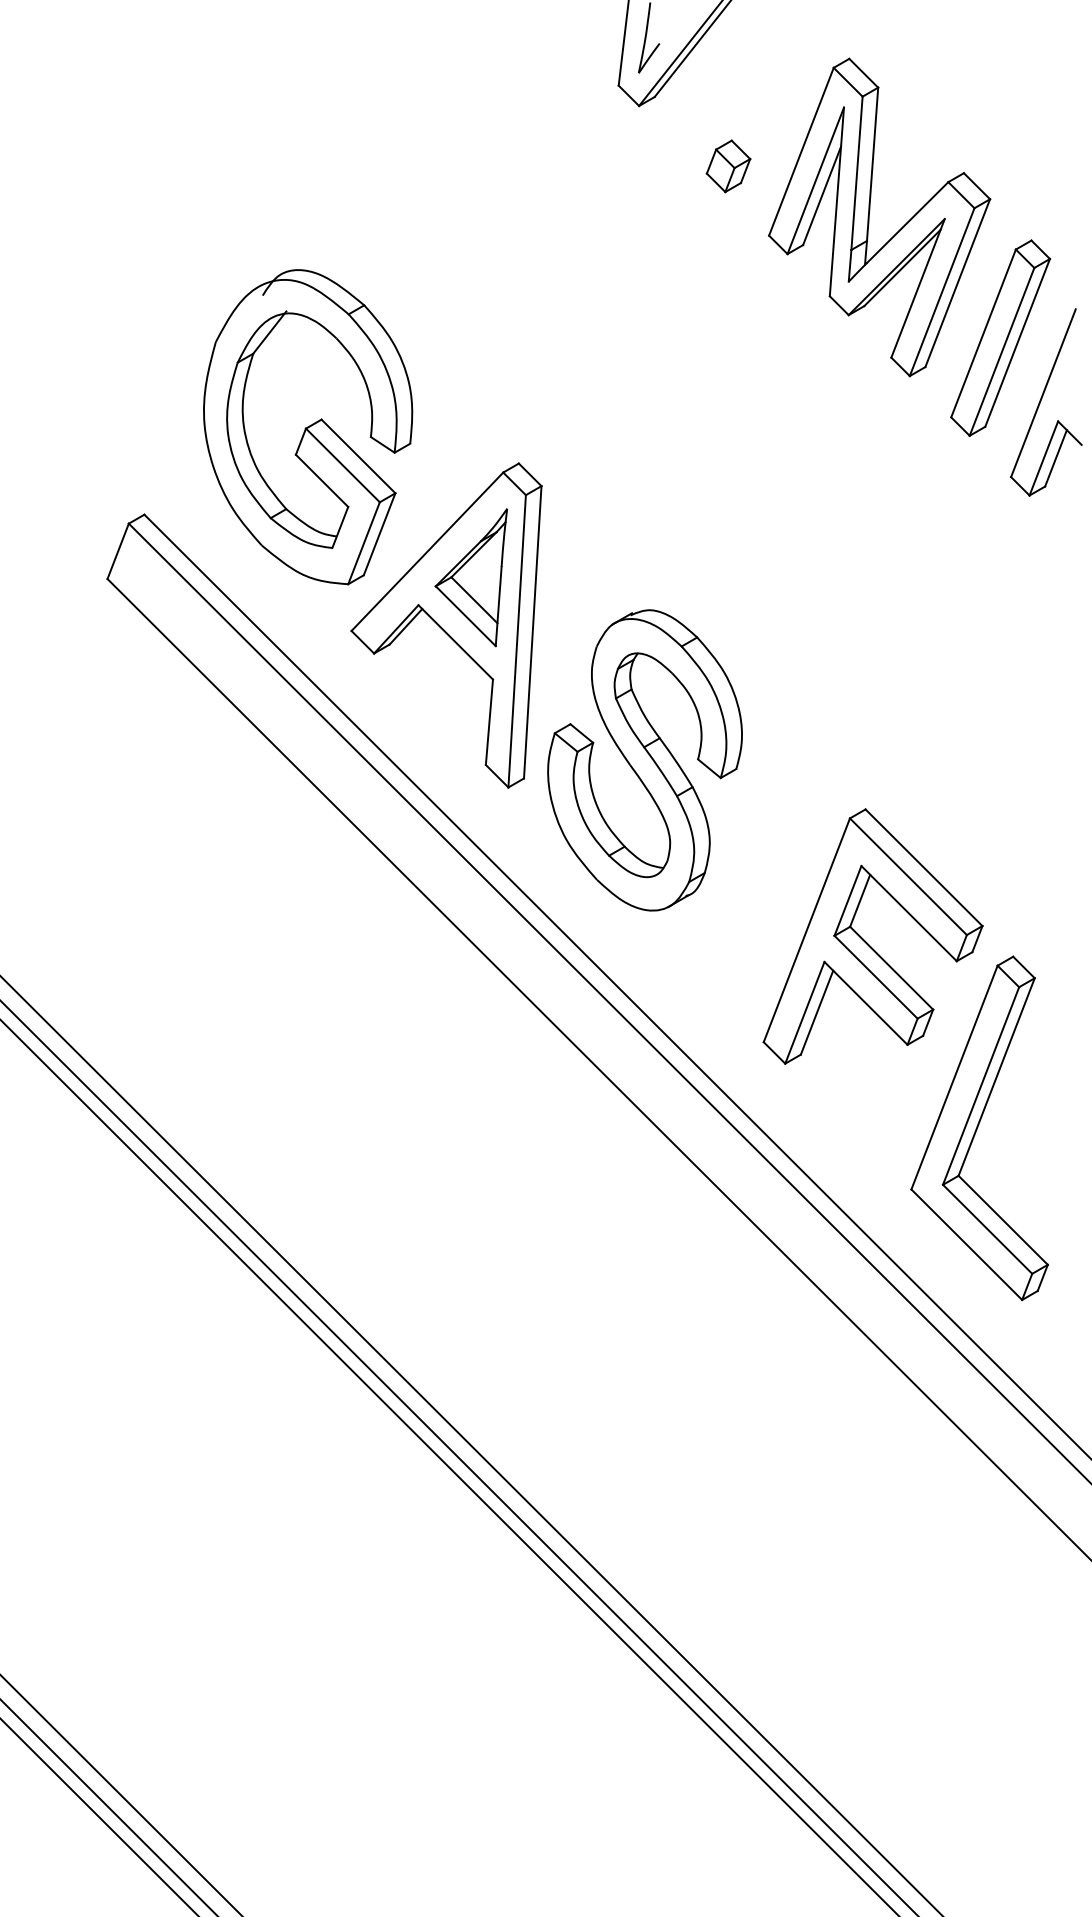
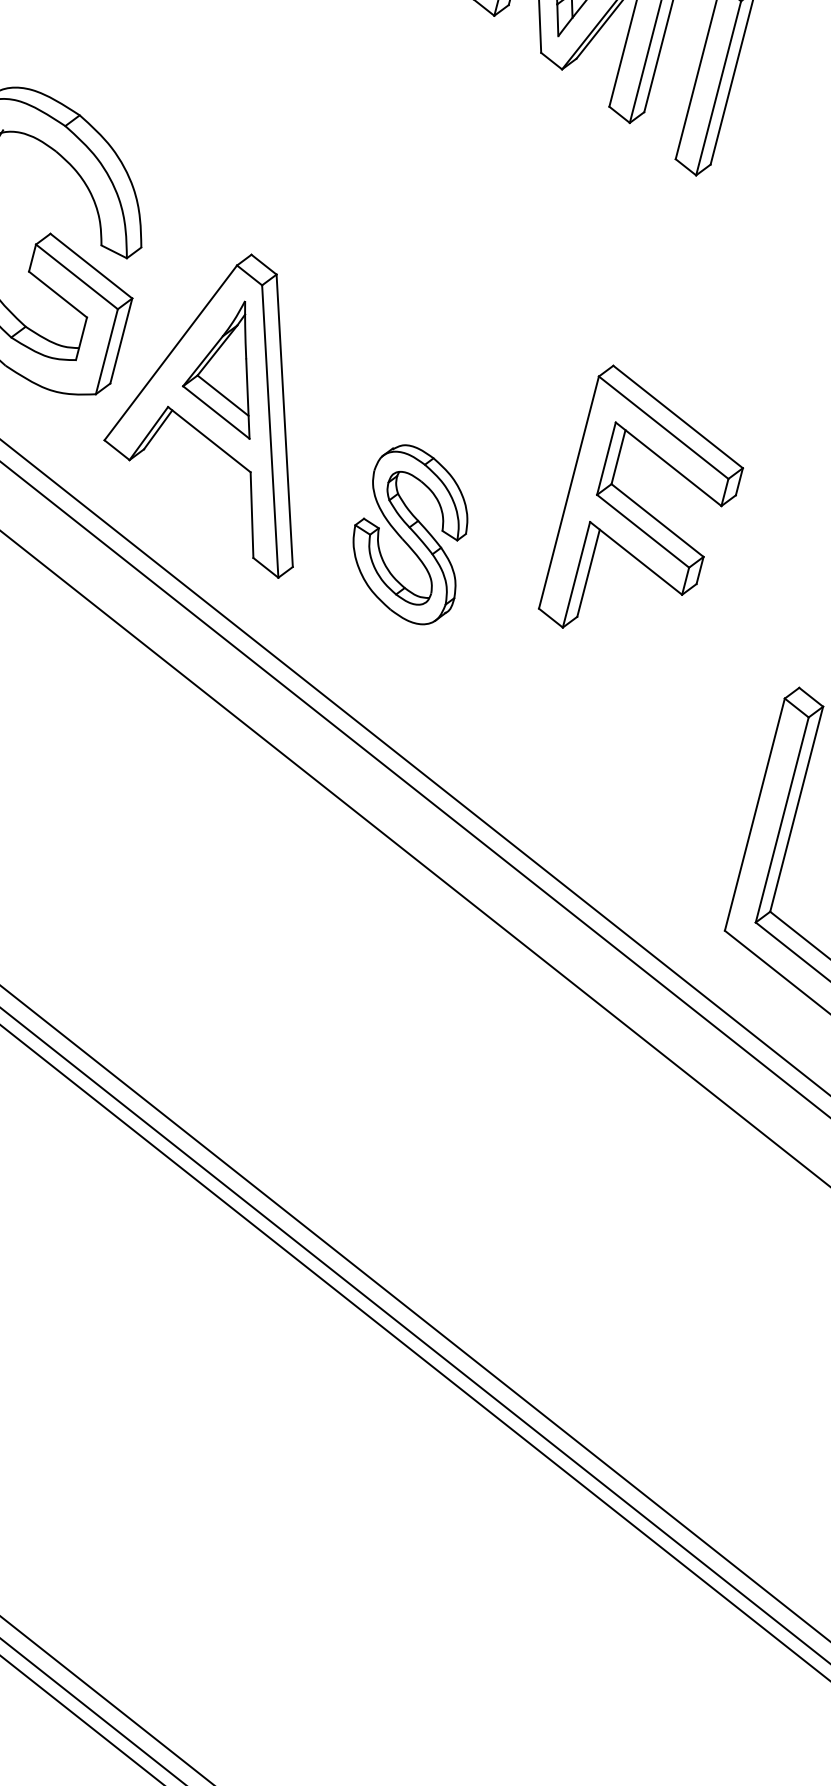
part: (1046, 402) -> (768, 133), removed
part: (644, 760) -> (410, 535), size x0.6
part: (866, 941) -> (629, 496), moved

